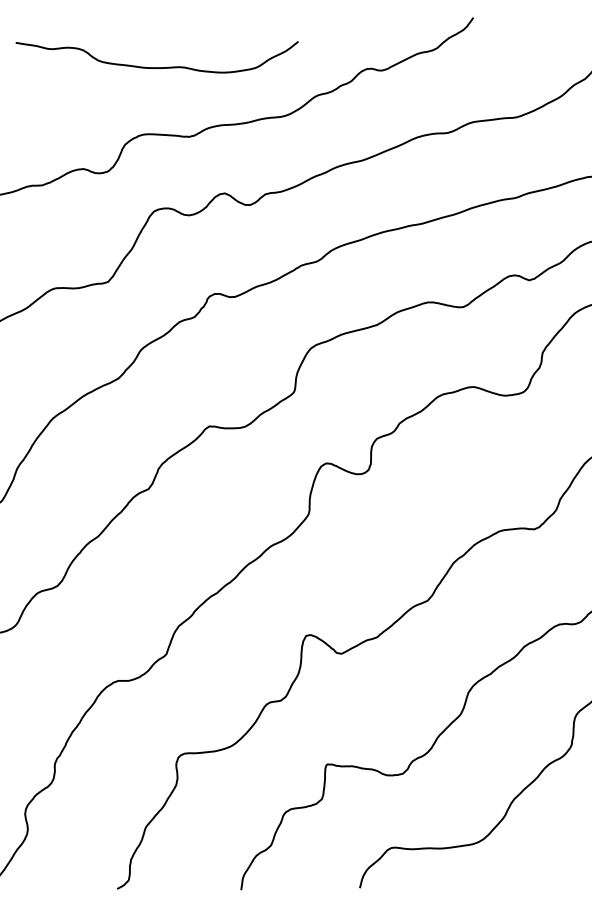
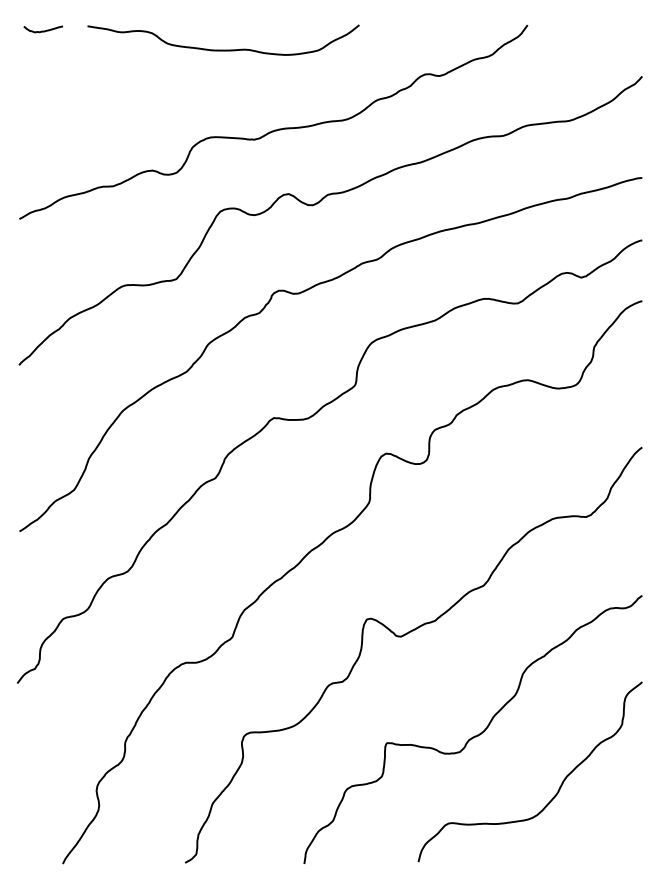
curve: (157, 66) -> (223, 49), moved

